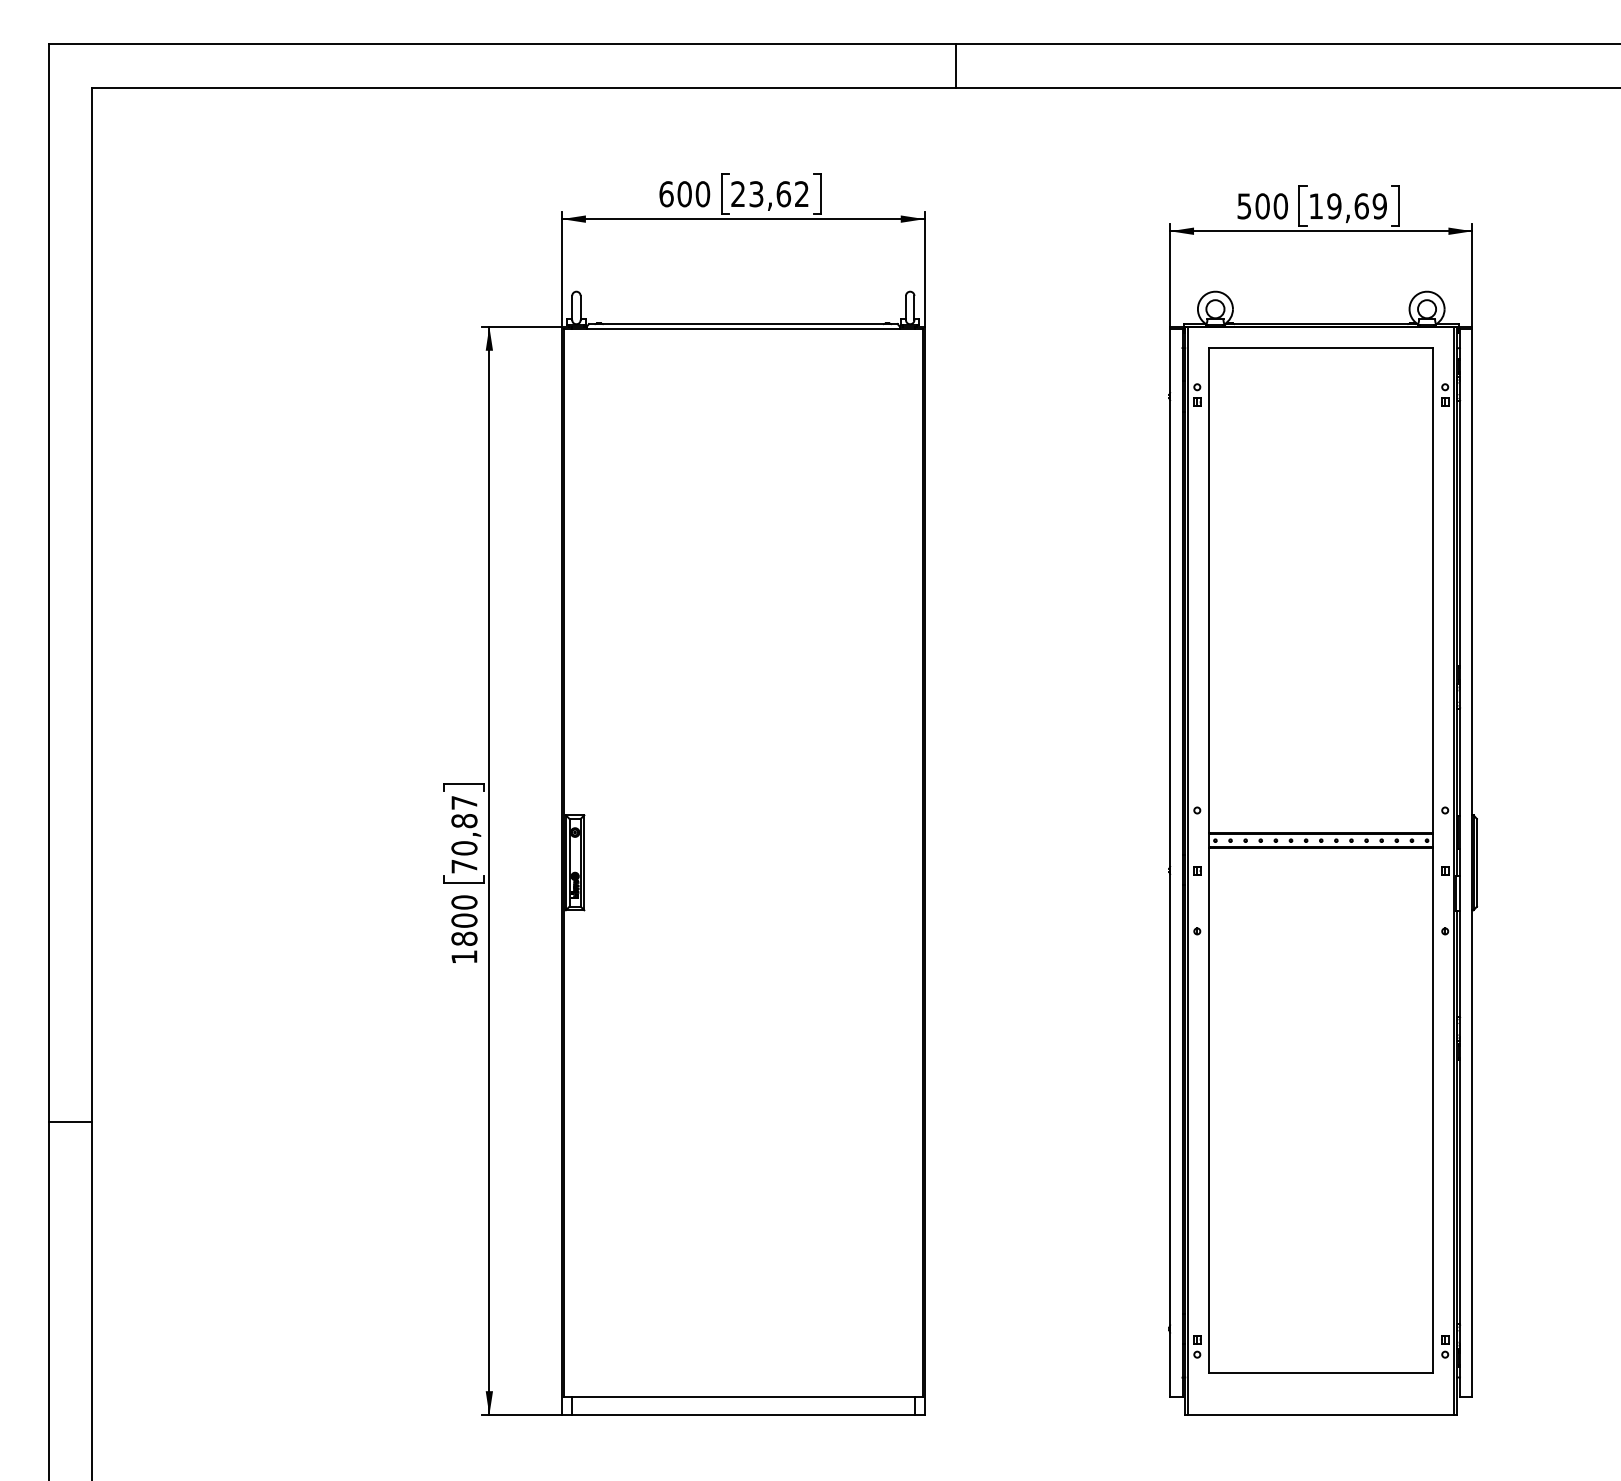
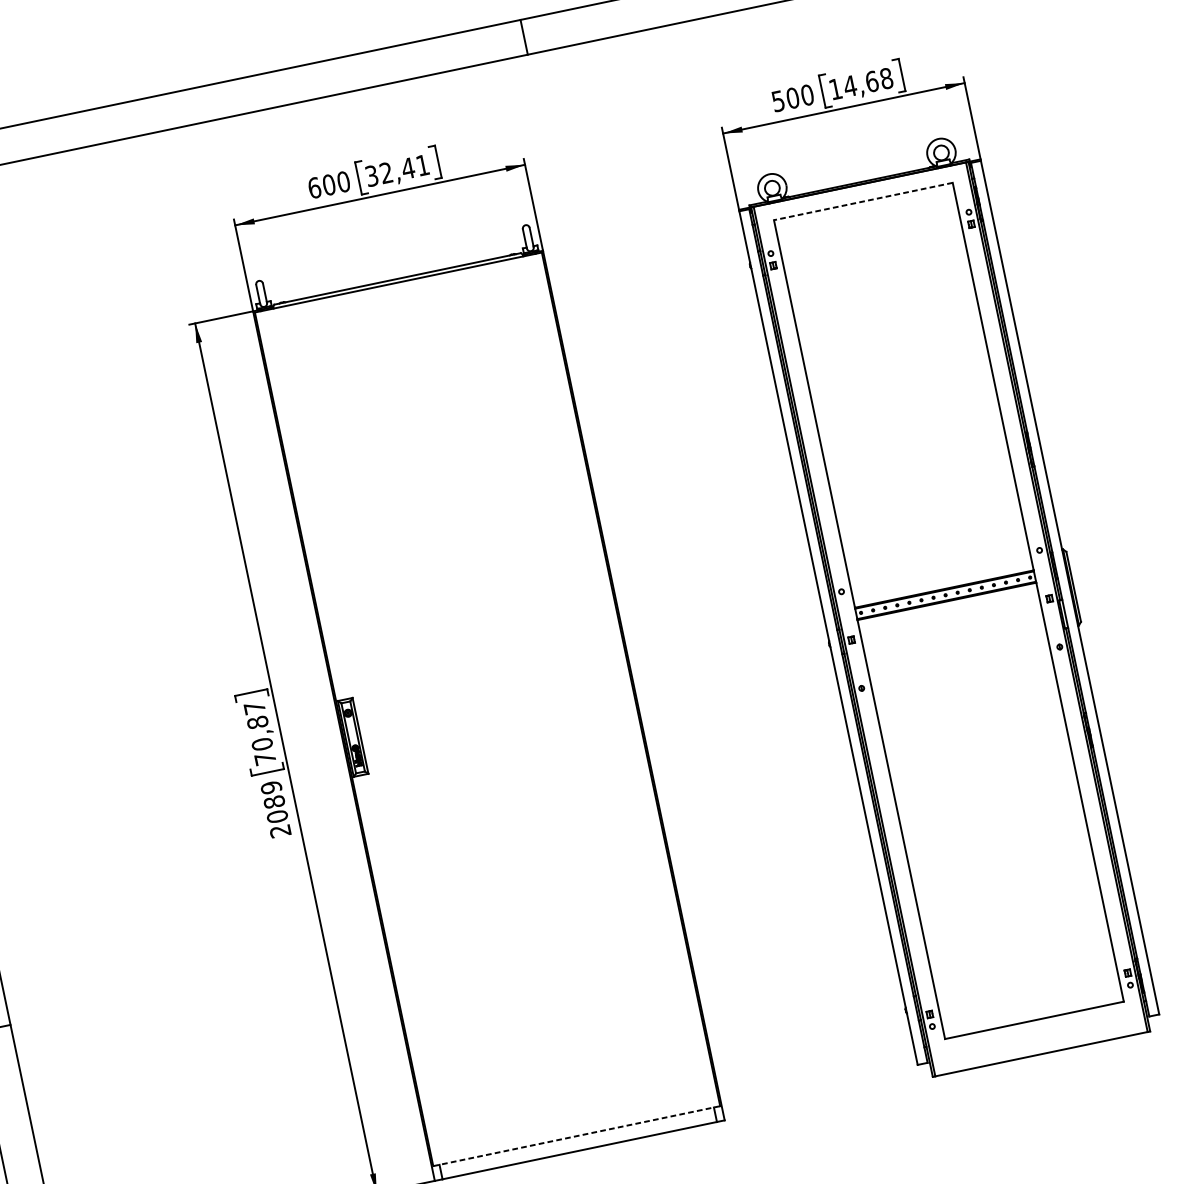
text: (769, 194) -> (396, 171), 23,62 -> 32,41
text: (1356, 206) -> (867, 82), 19,69 -> 14,68
line: (1321, 347) -> (863, 201), solid -> dashed
text: (464, 929) -> (275, 809), 1800 -> 2089
line: (743, 1397) -> (576, 1136), solid -> dashed

